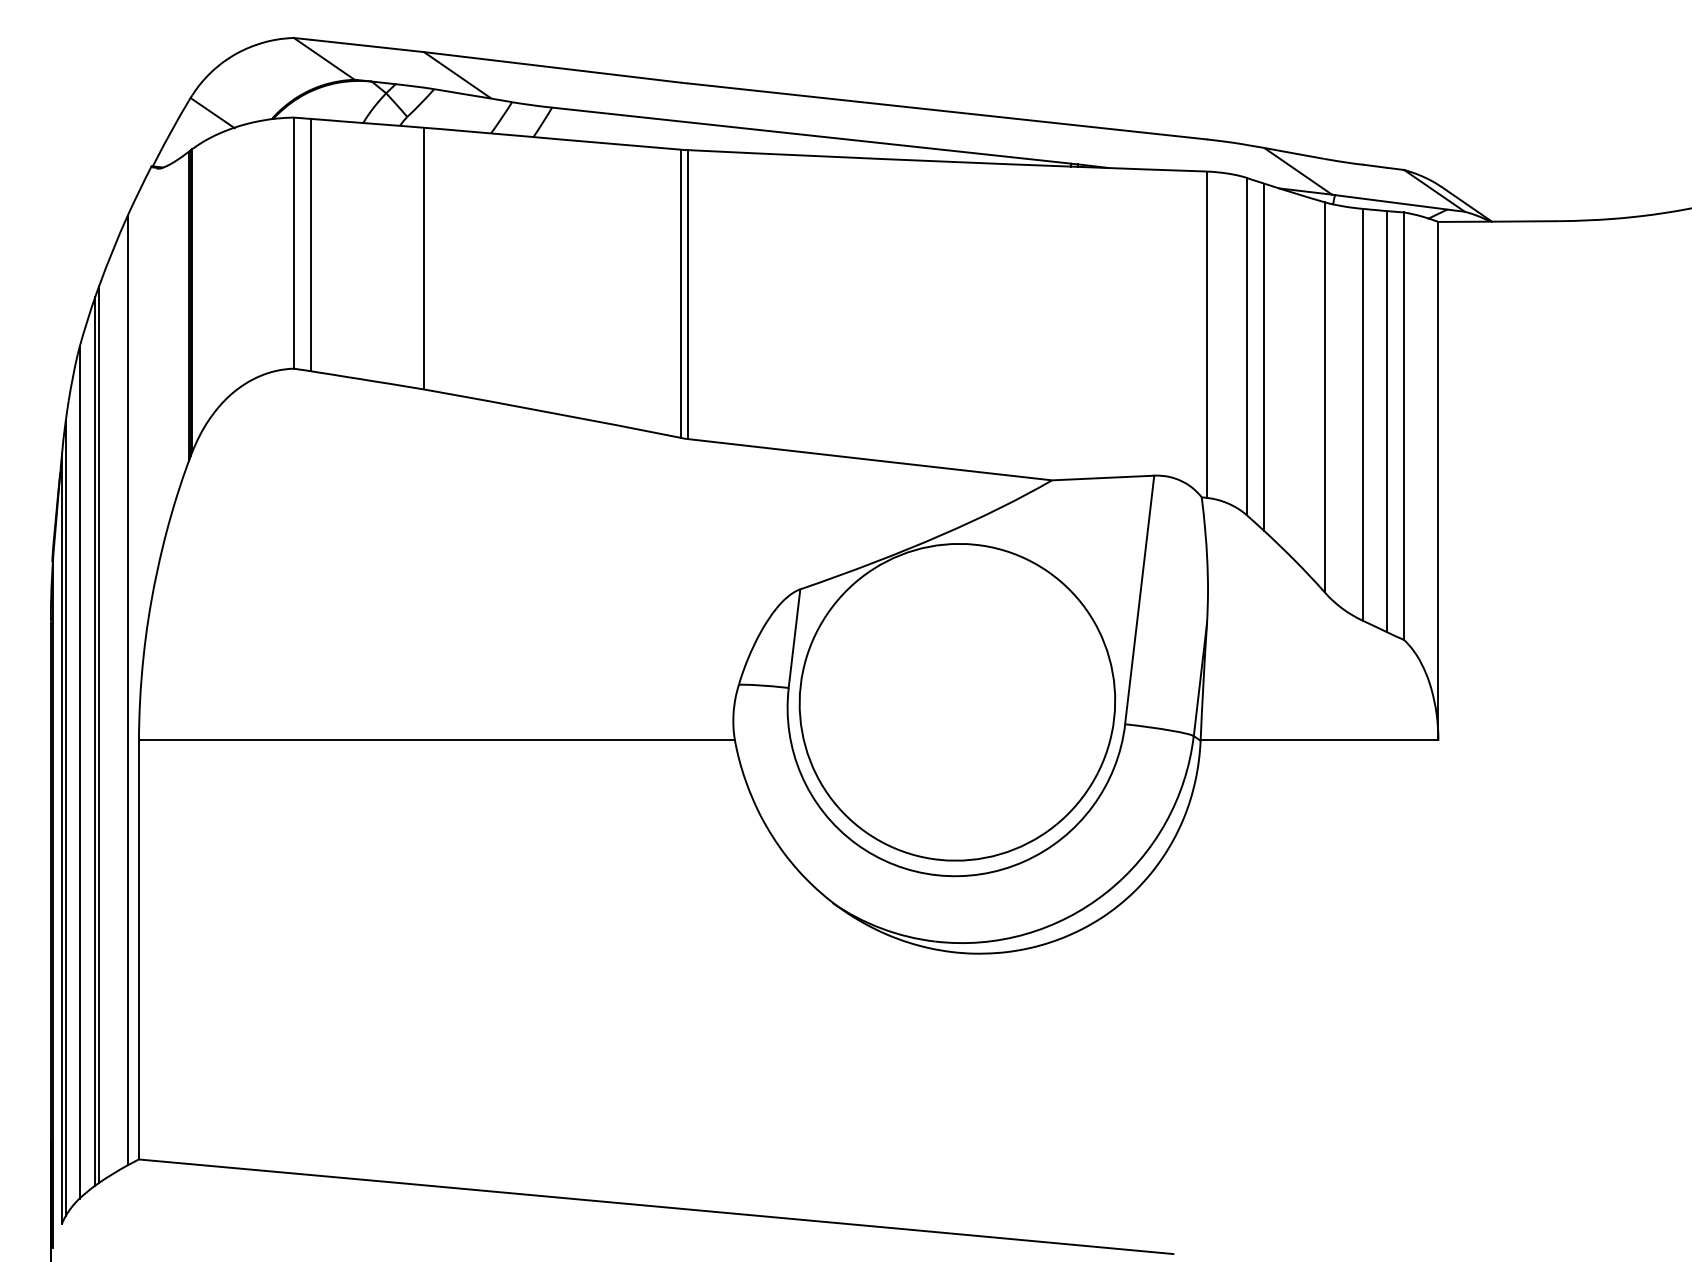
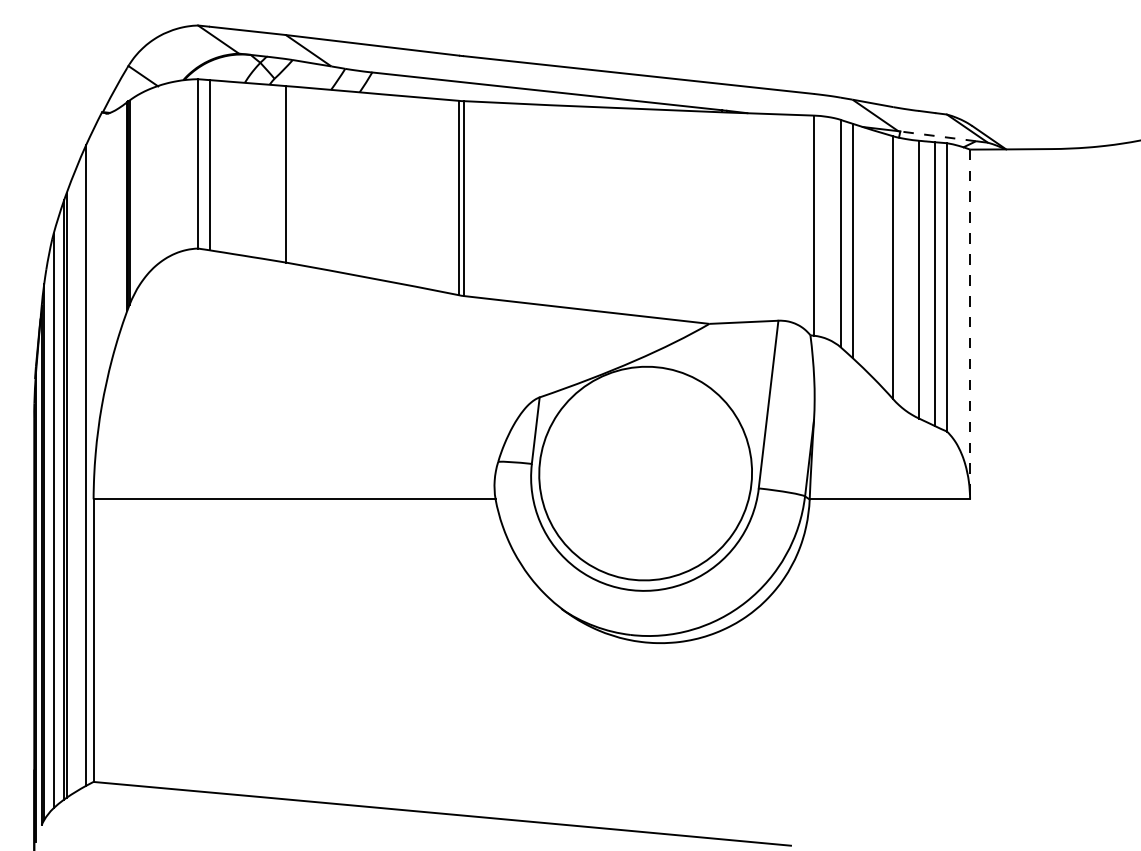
line: (1390, 202) -> (937, 136), solid -> dashed
line: (1439, 481) -> (970, 324), solid -> dashed

